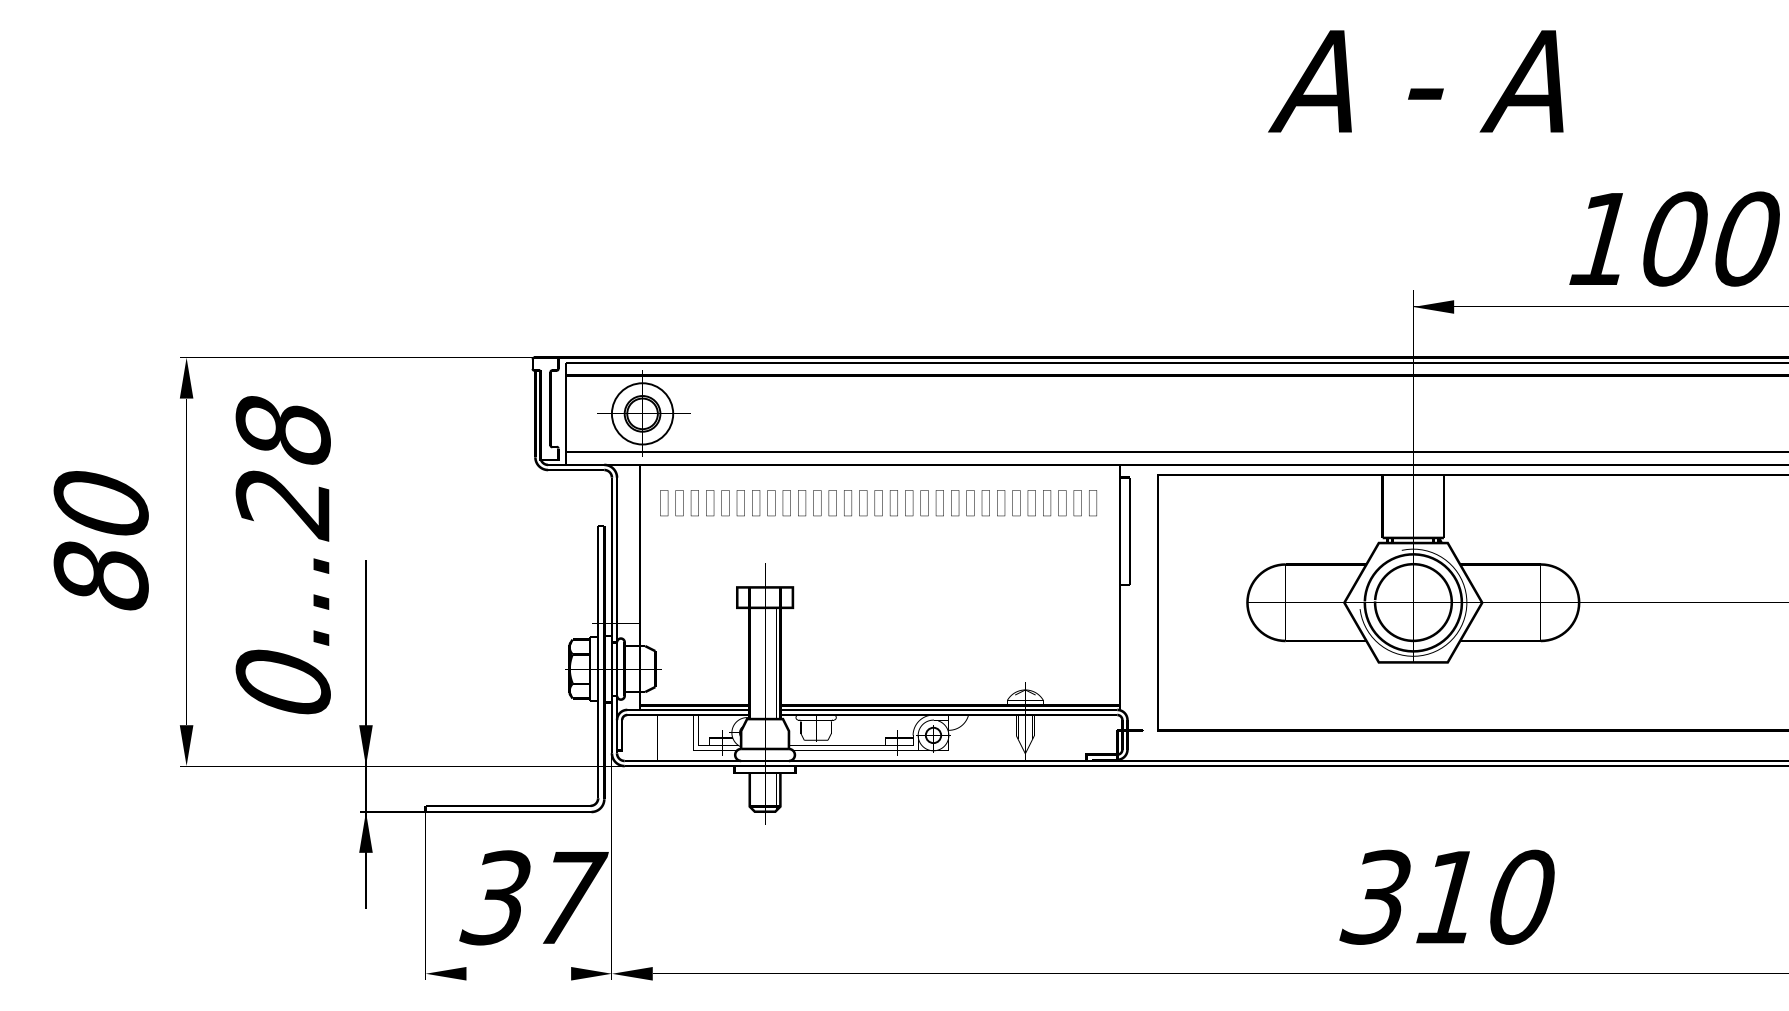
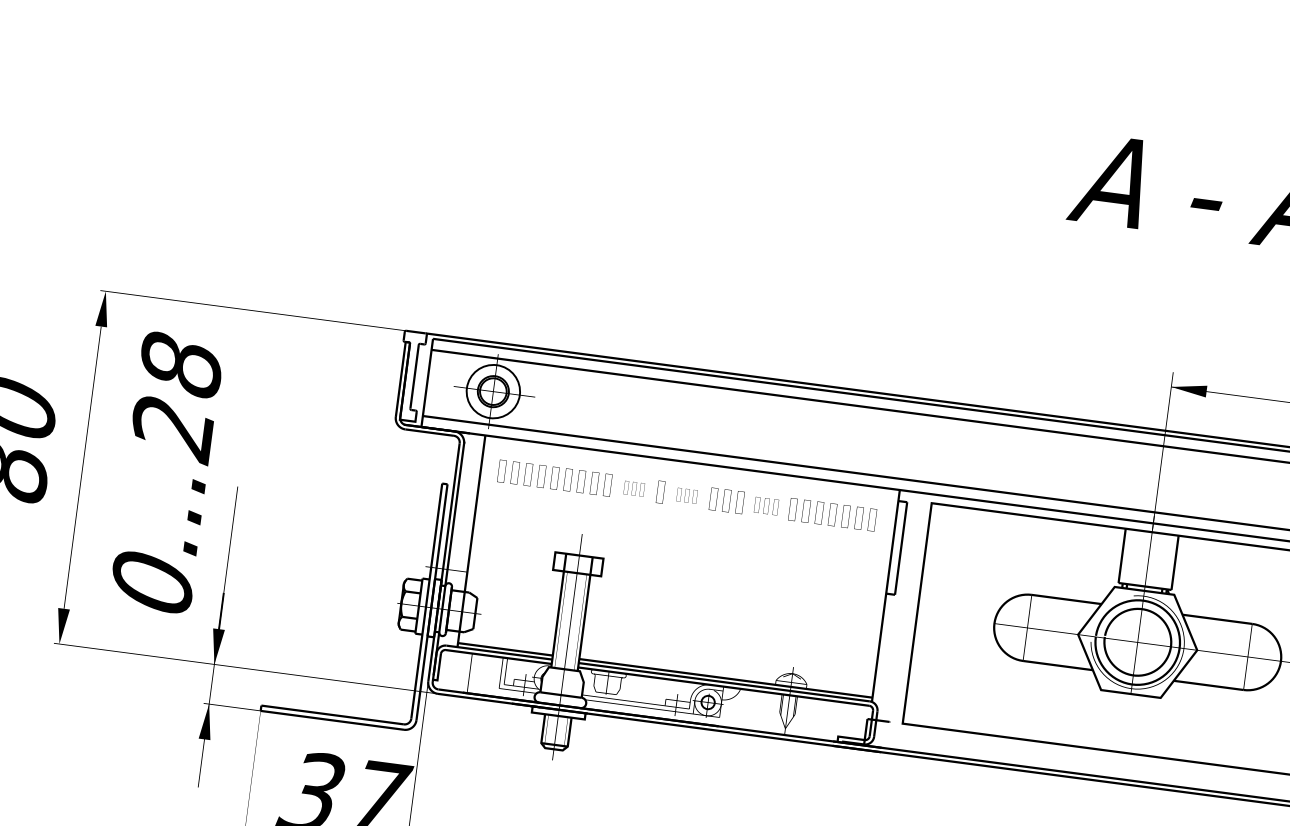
part: (817, 503) -> (634, 488), size x0.6
part: (878, 503) -> (686, 495), size x0.6
part: (970, 503) -> (766, 506), size x0.7

